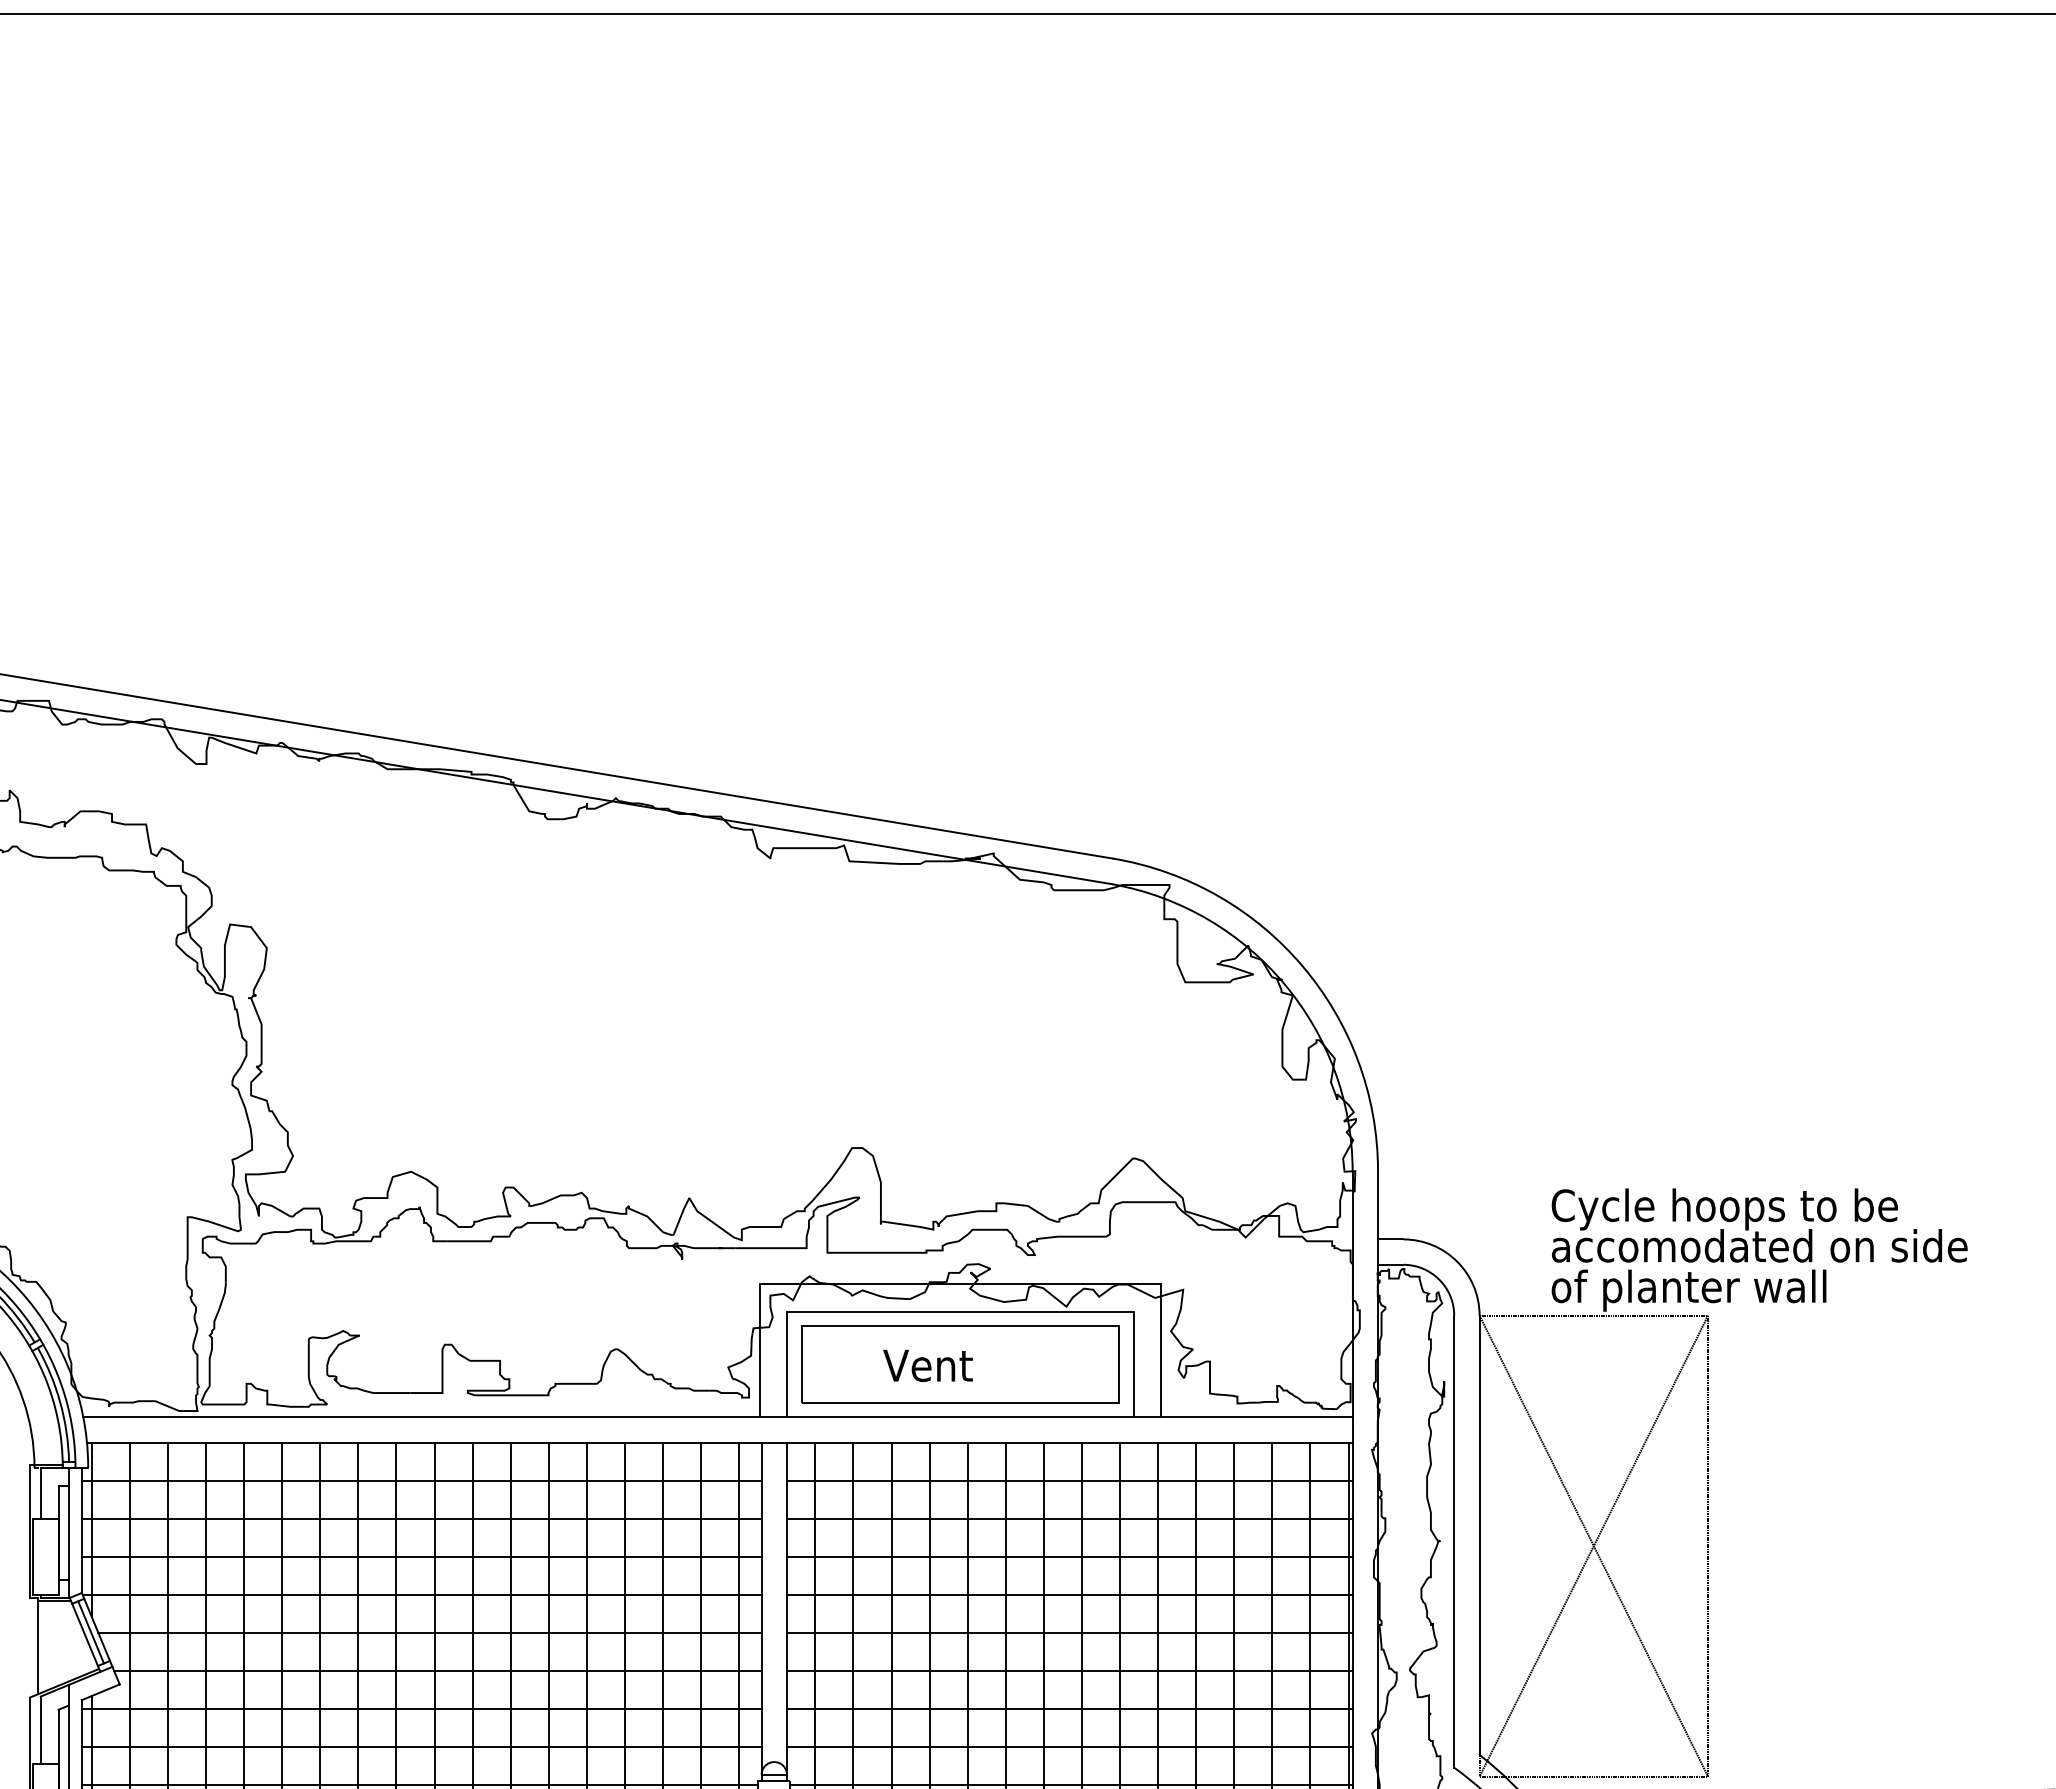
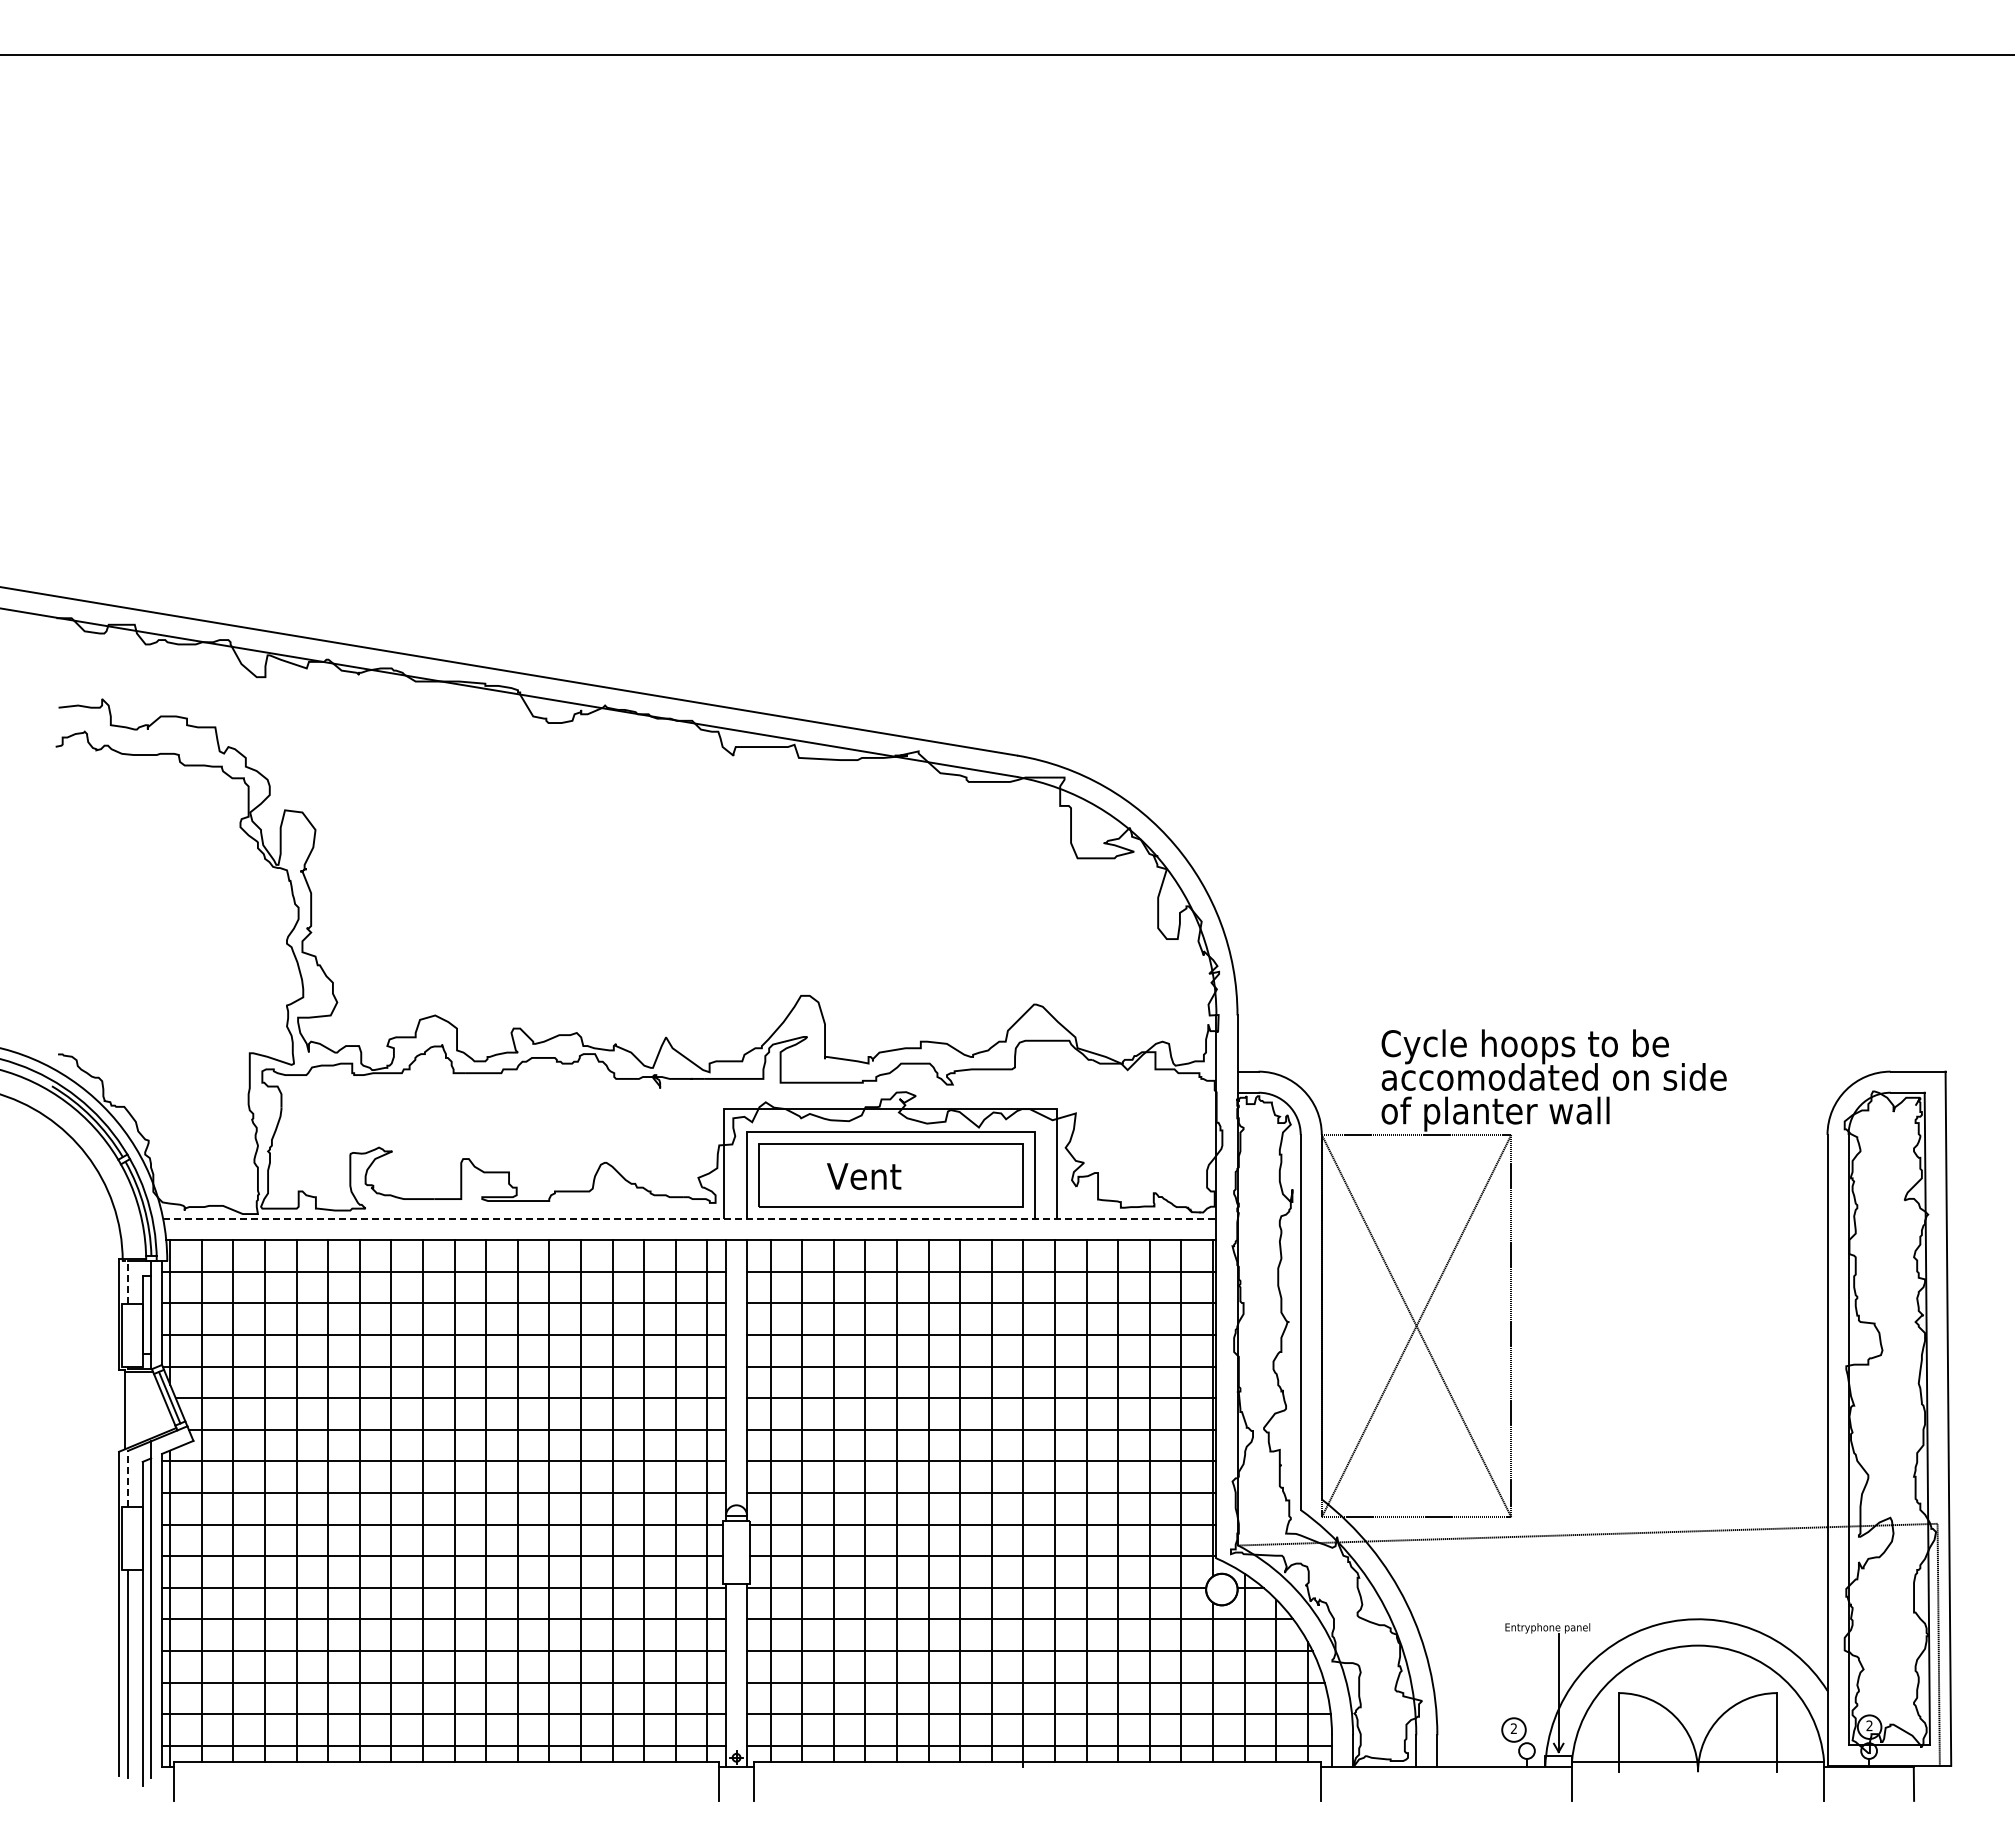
line: (717, 1417) -> (689, 1219), solid -> dashed
line: (40, 1493) -> (127, 1282), solid -> dashed
line: (40, 1729) -> (127, 1478), solid -> dashed

